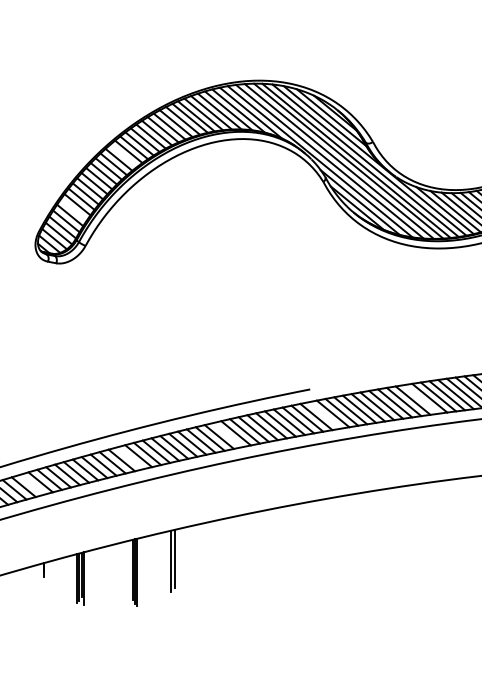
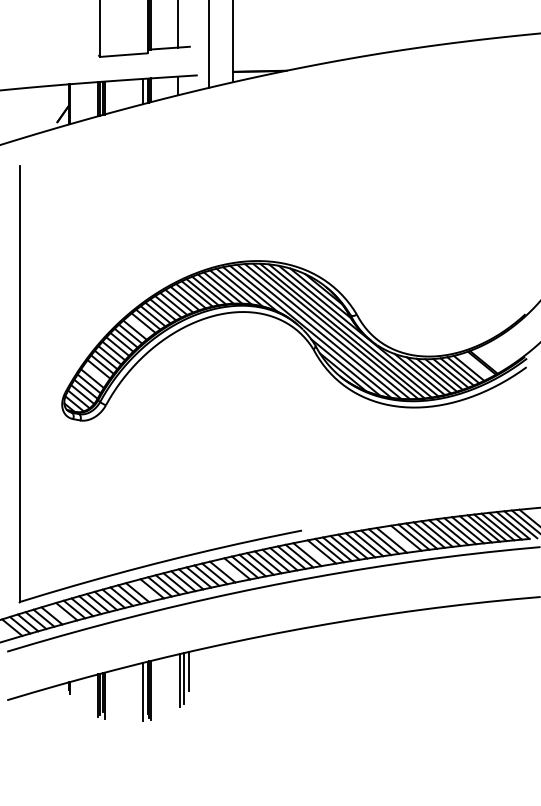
line: (181, 550) -> (189, 671), added
line: (128, 573) -> (143, 691), added

